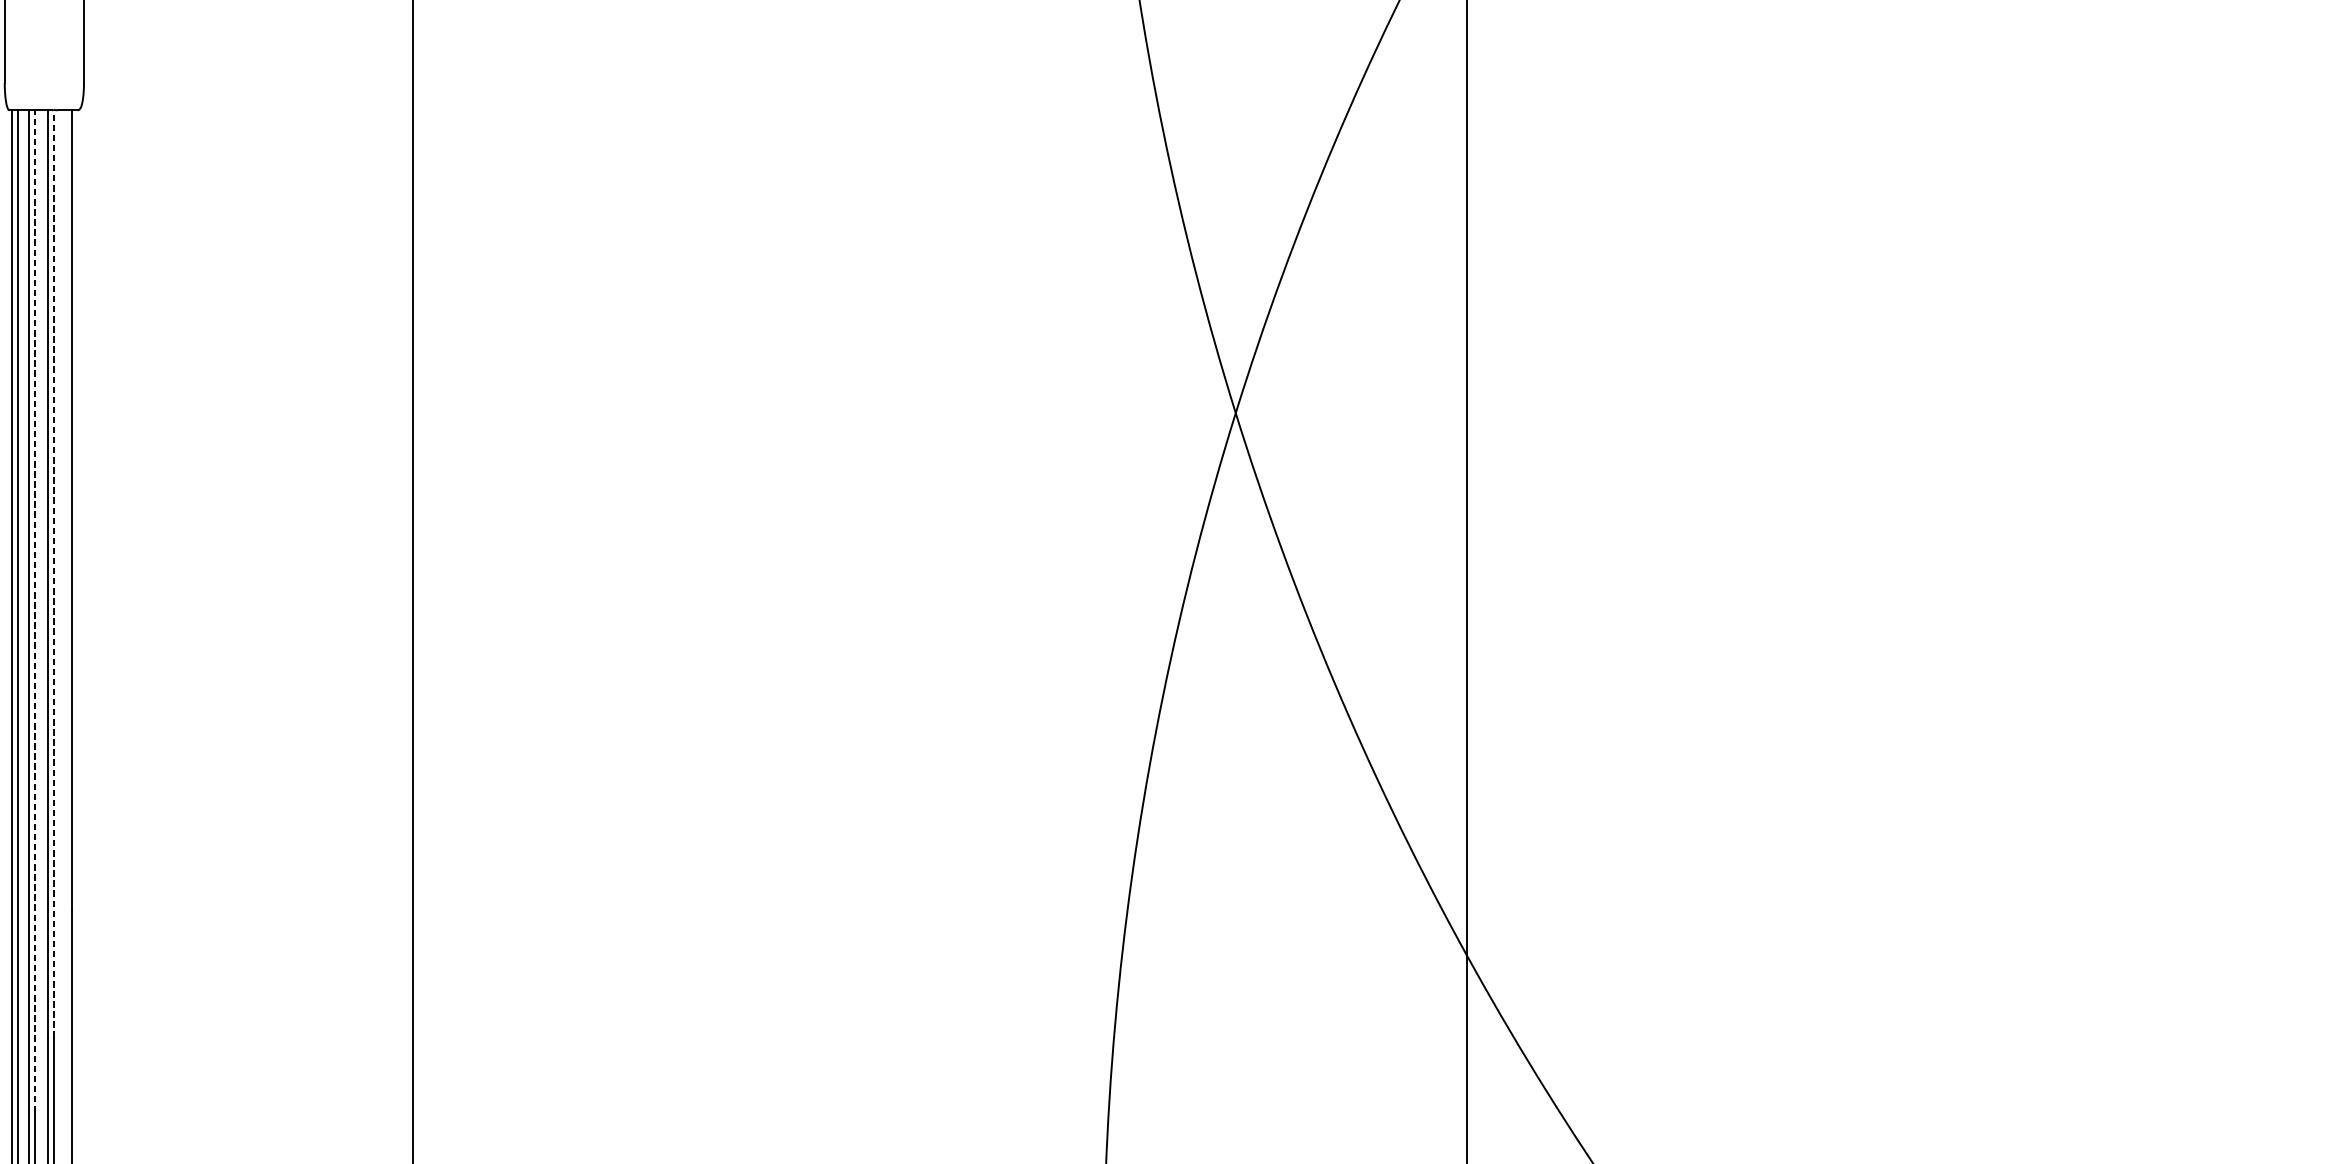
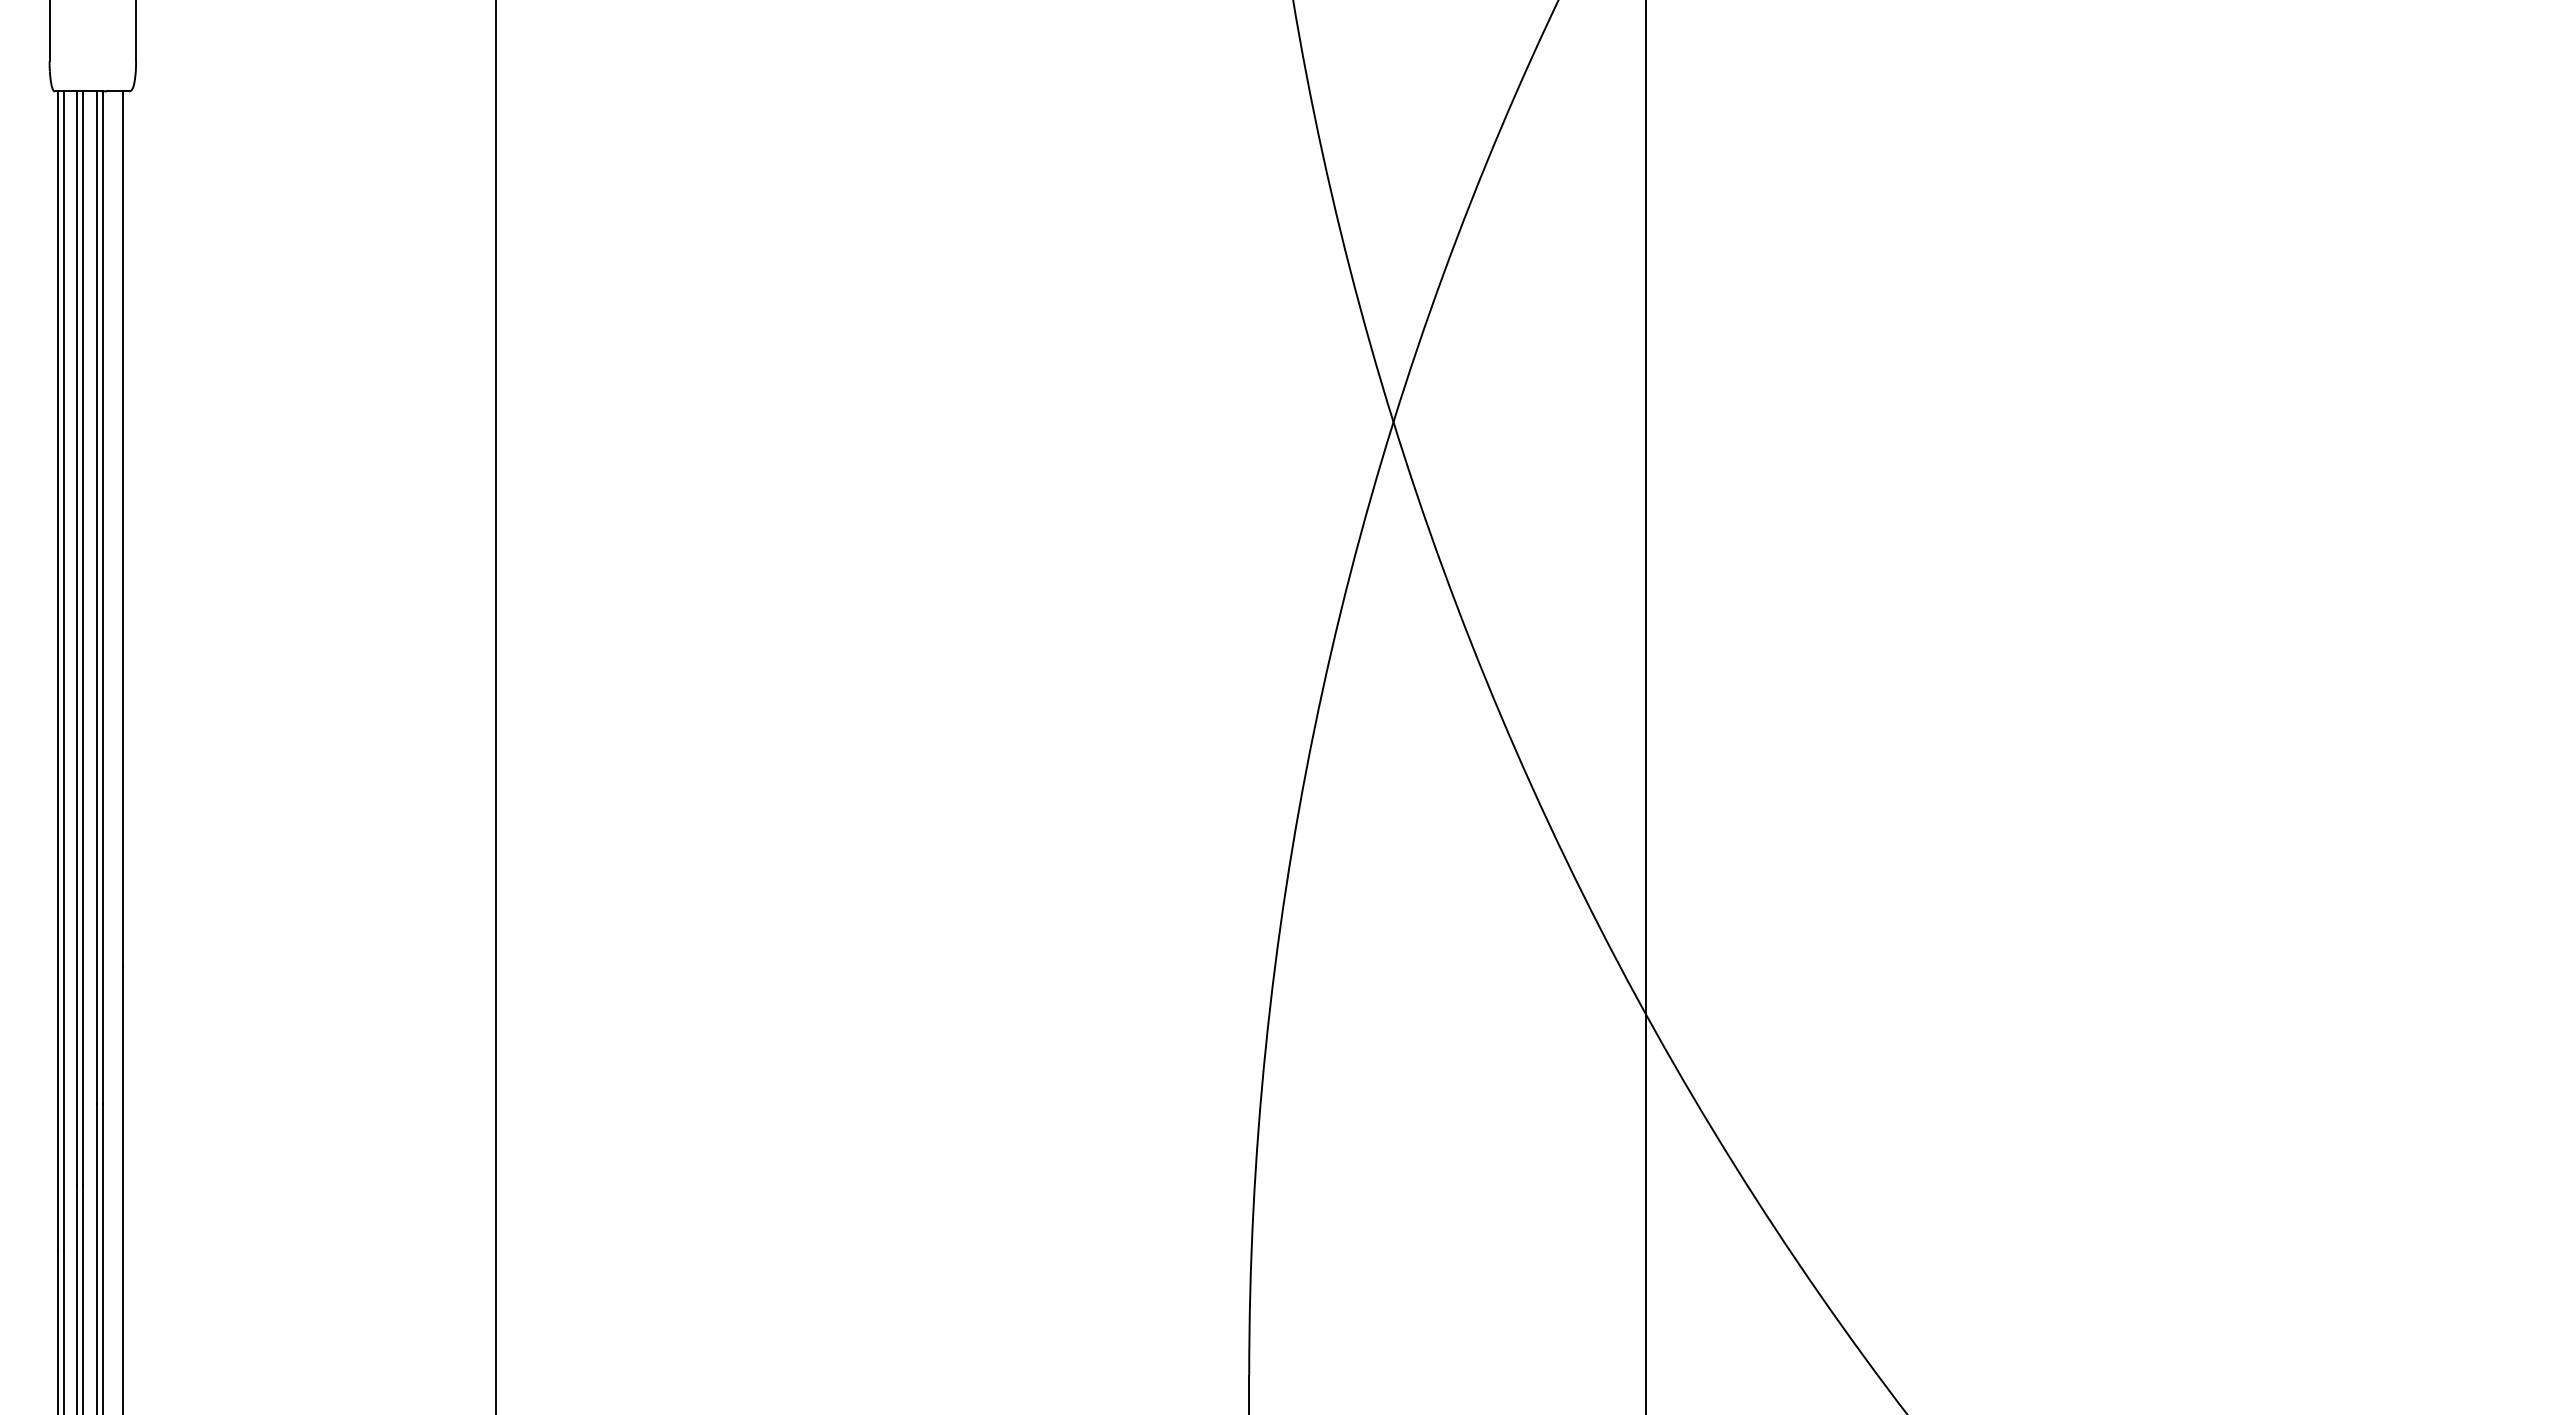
line: (53, 573) -> (102, 597), dashed -> solid
line: (34, 611) -> (82, 638), dashed -> solid

